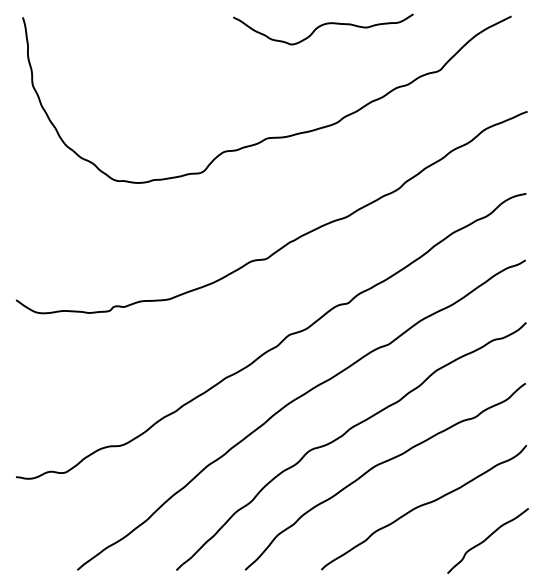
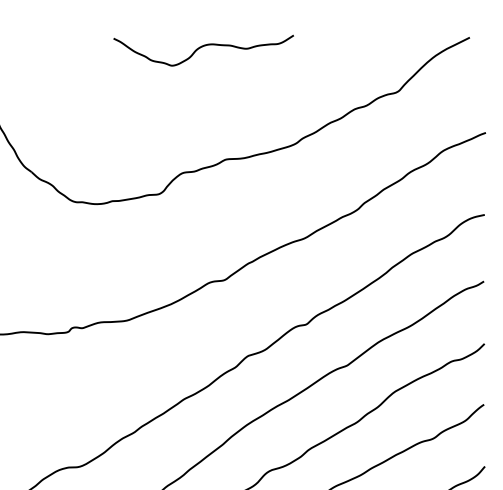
curve: (321, 26) -> (201, 47), moved

